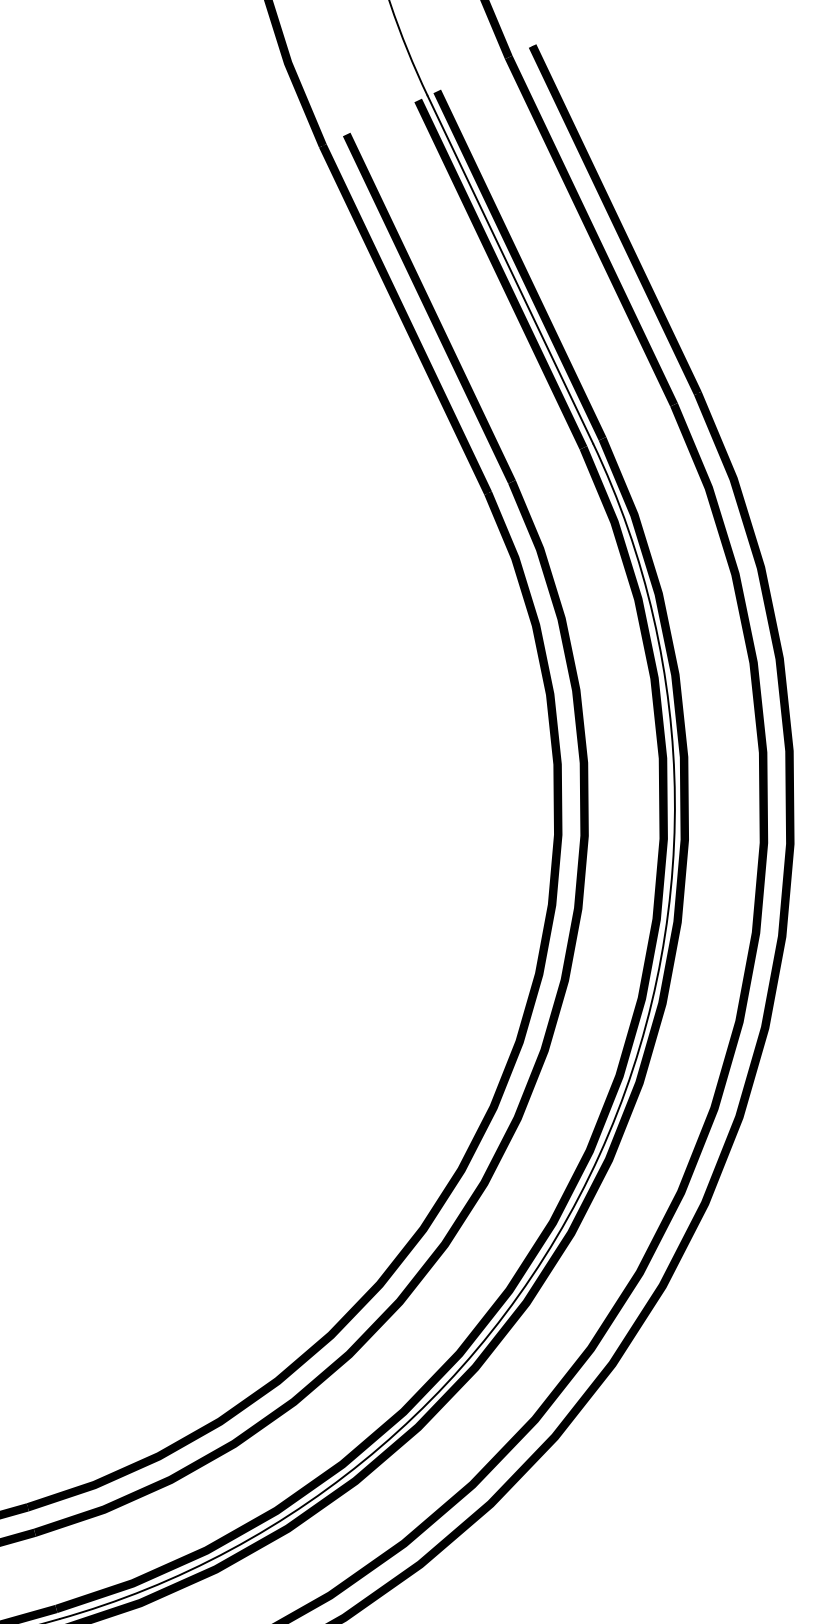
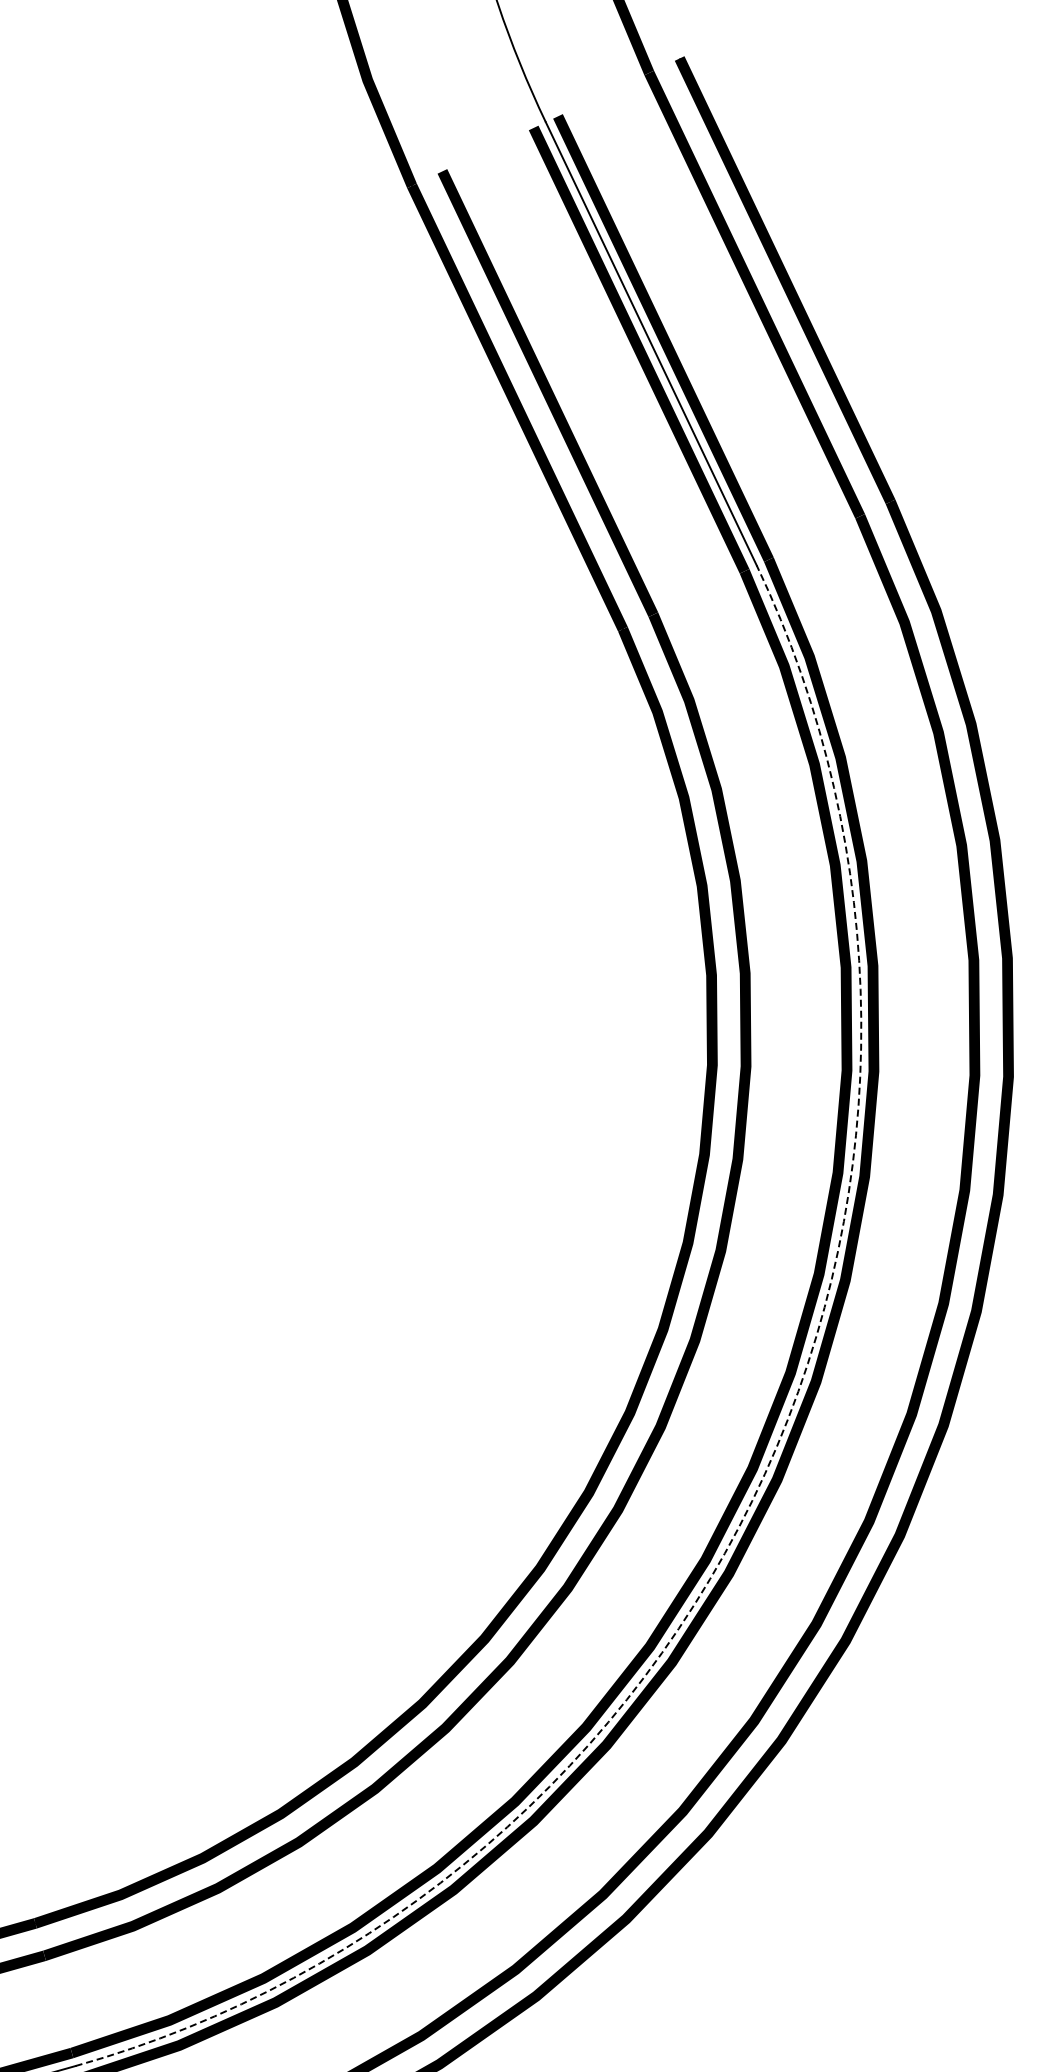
arc: (599, 1155) -> (764, 1474), solid -> dashed

